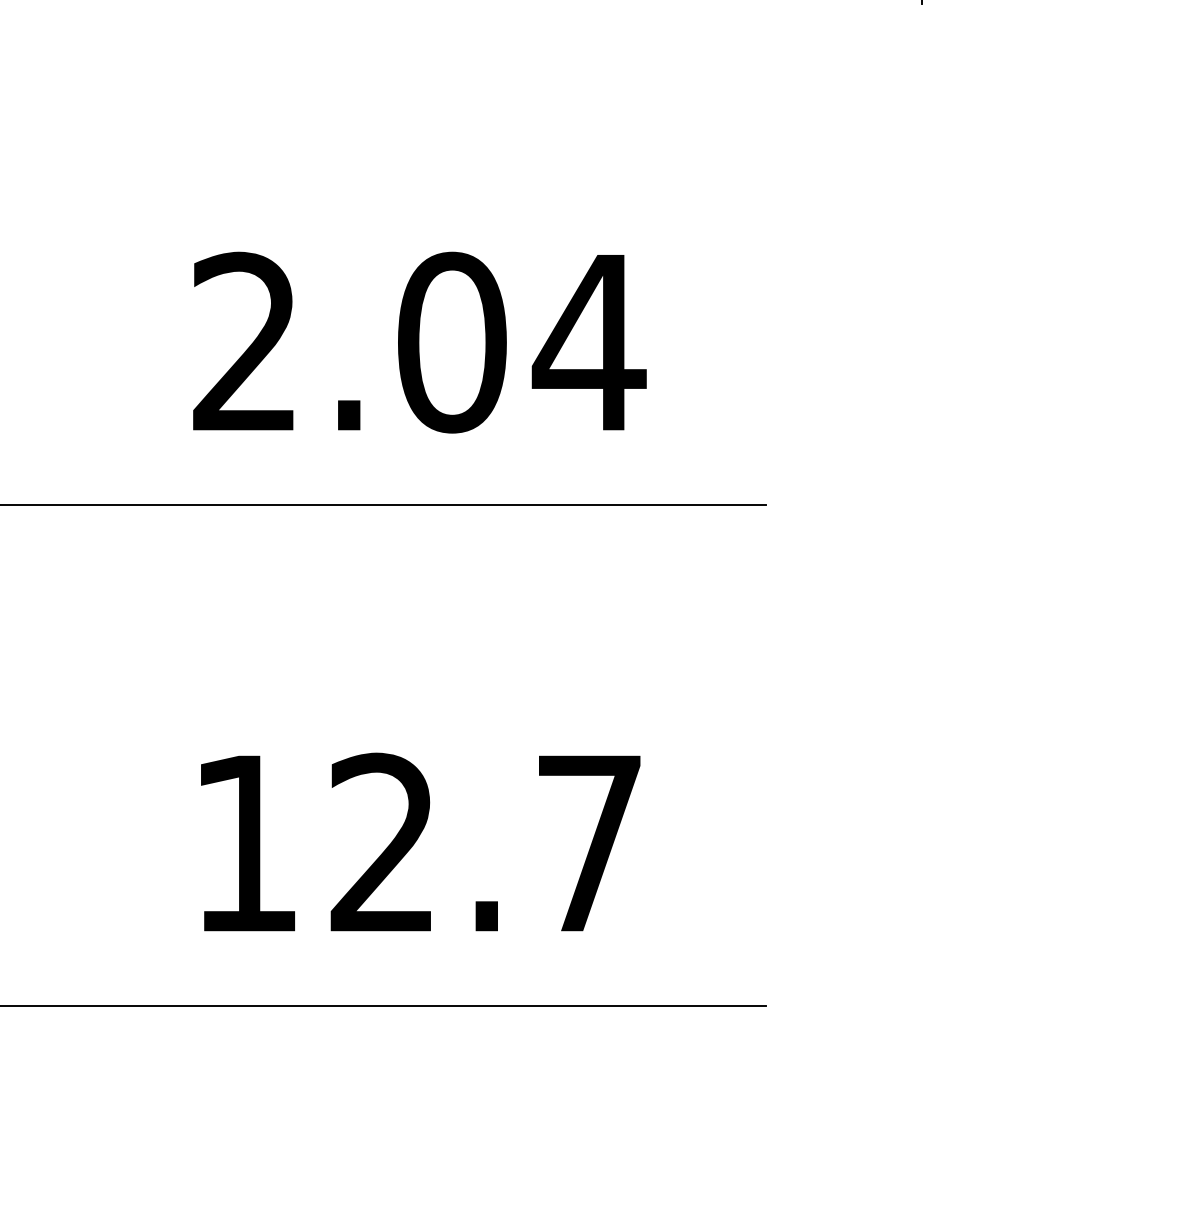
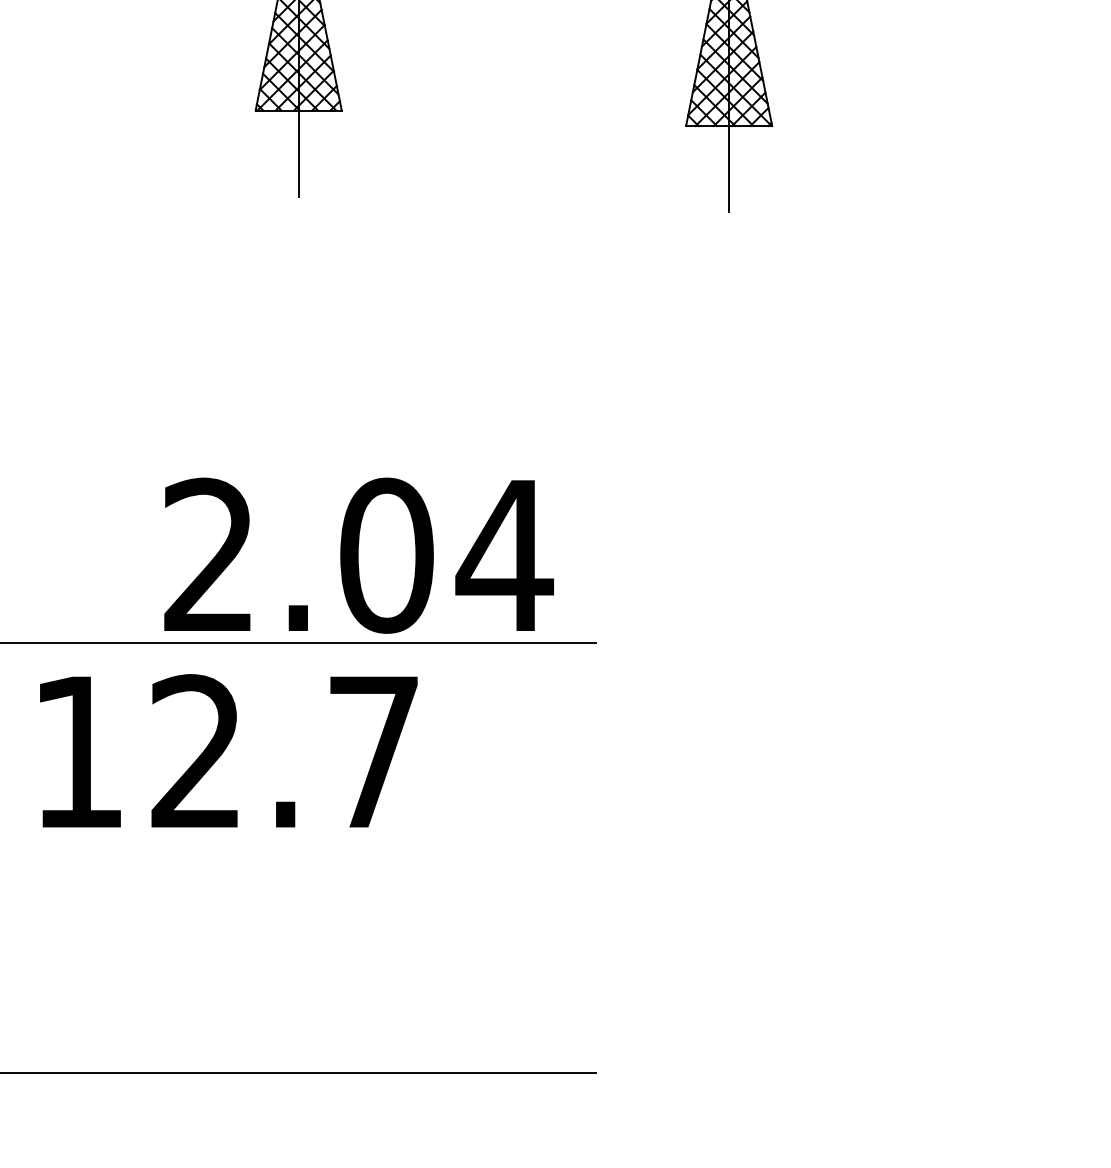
text: (419, 342) -> (358, 555), moved
text: (420, 841) -> (228, 750), moved

